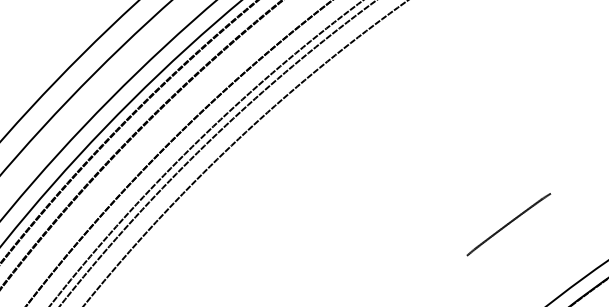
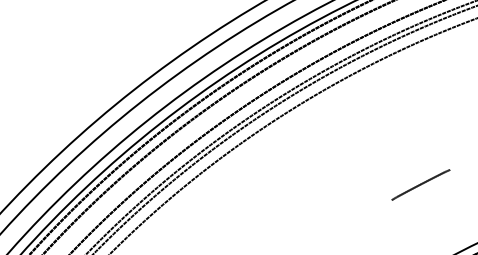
line: (508, 223) -> (420, 184), moved

